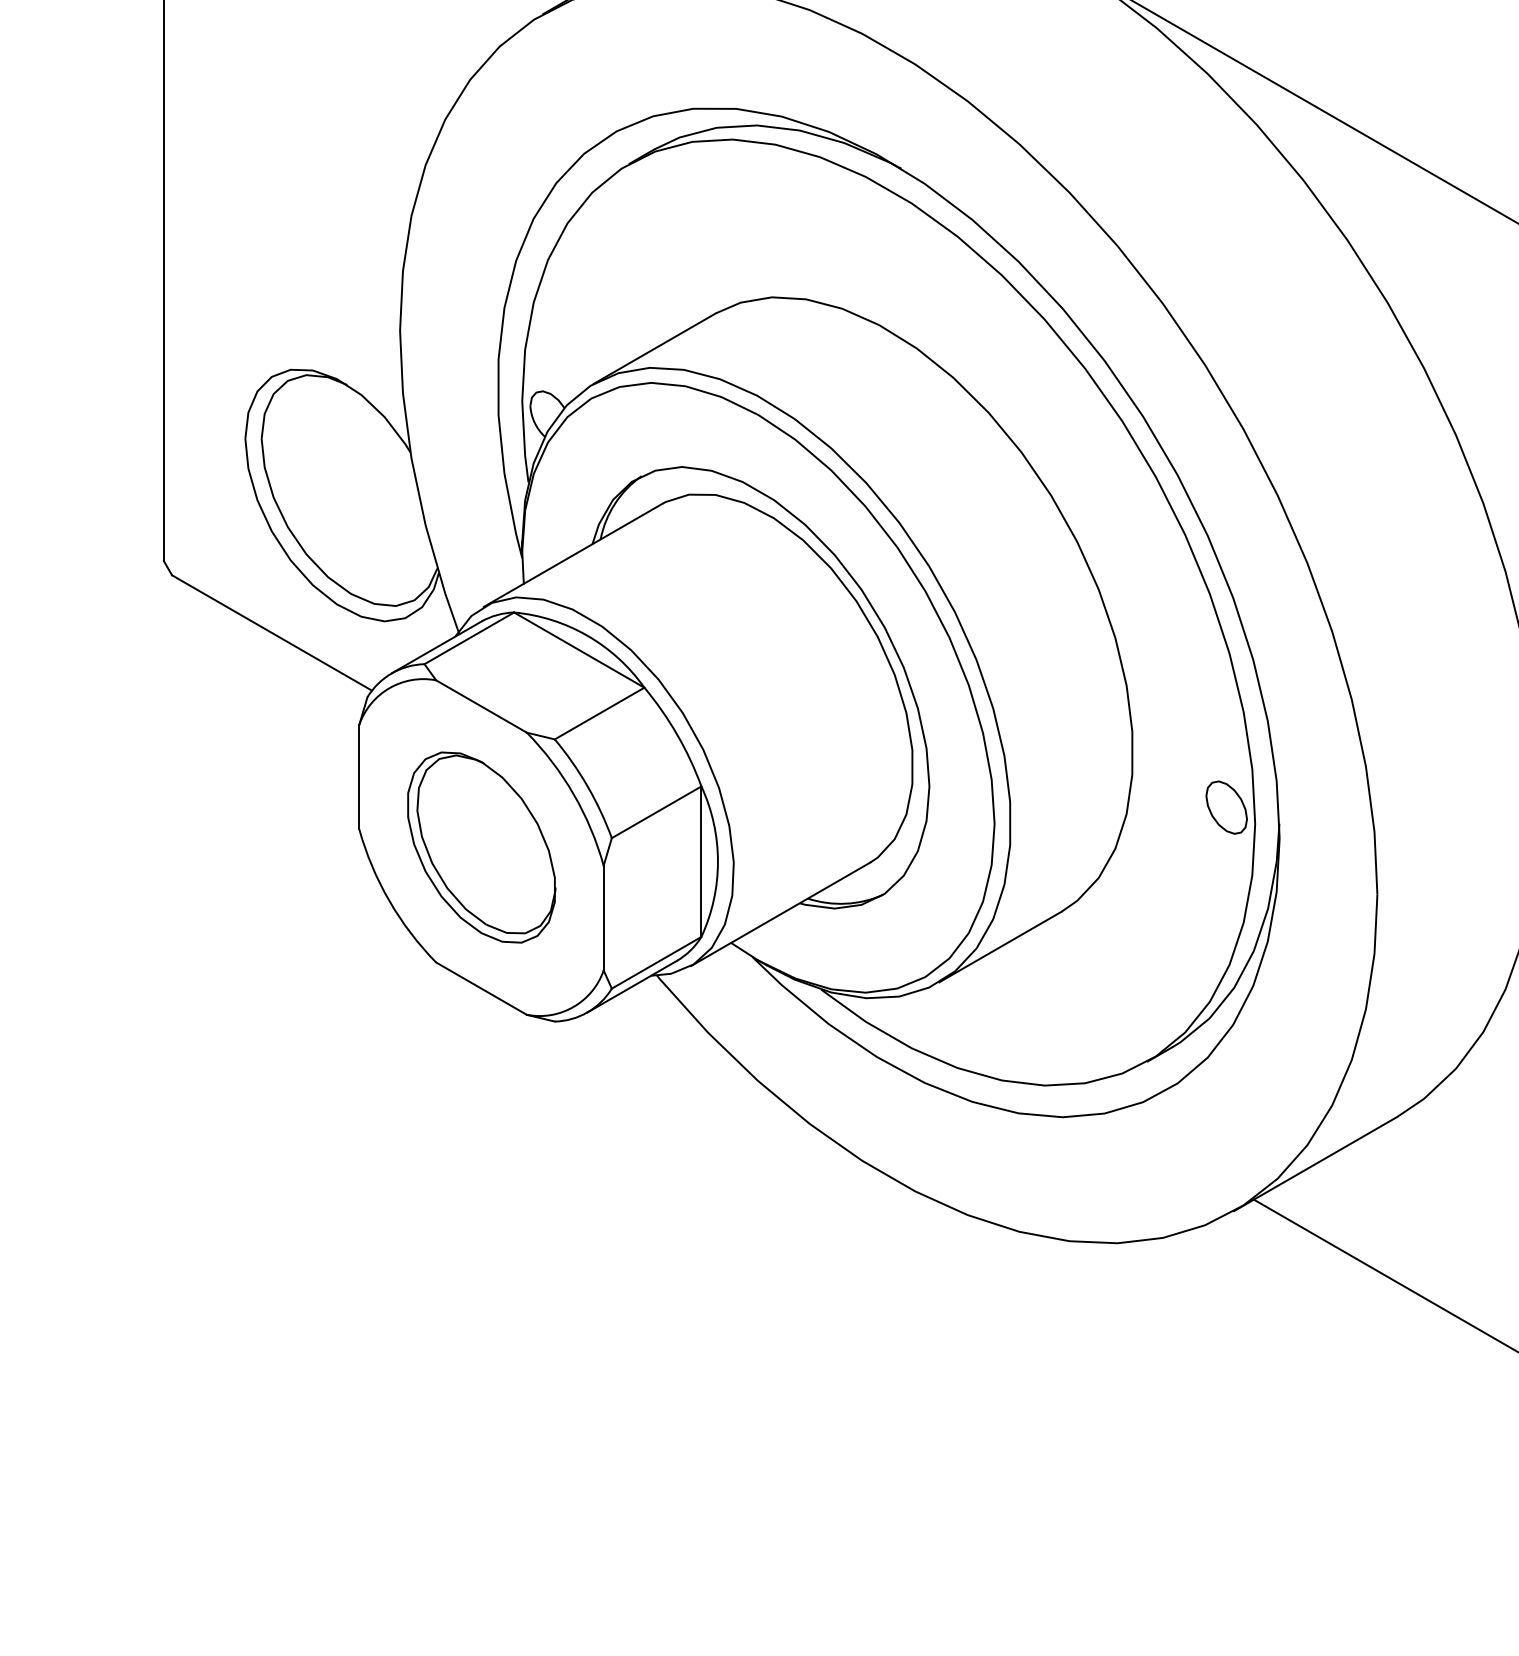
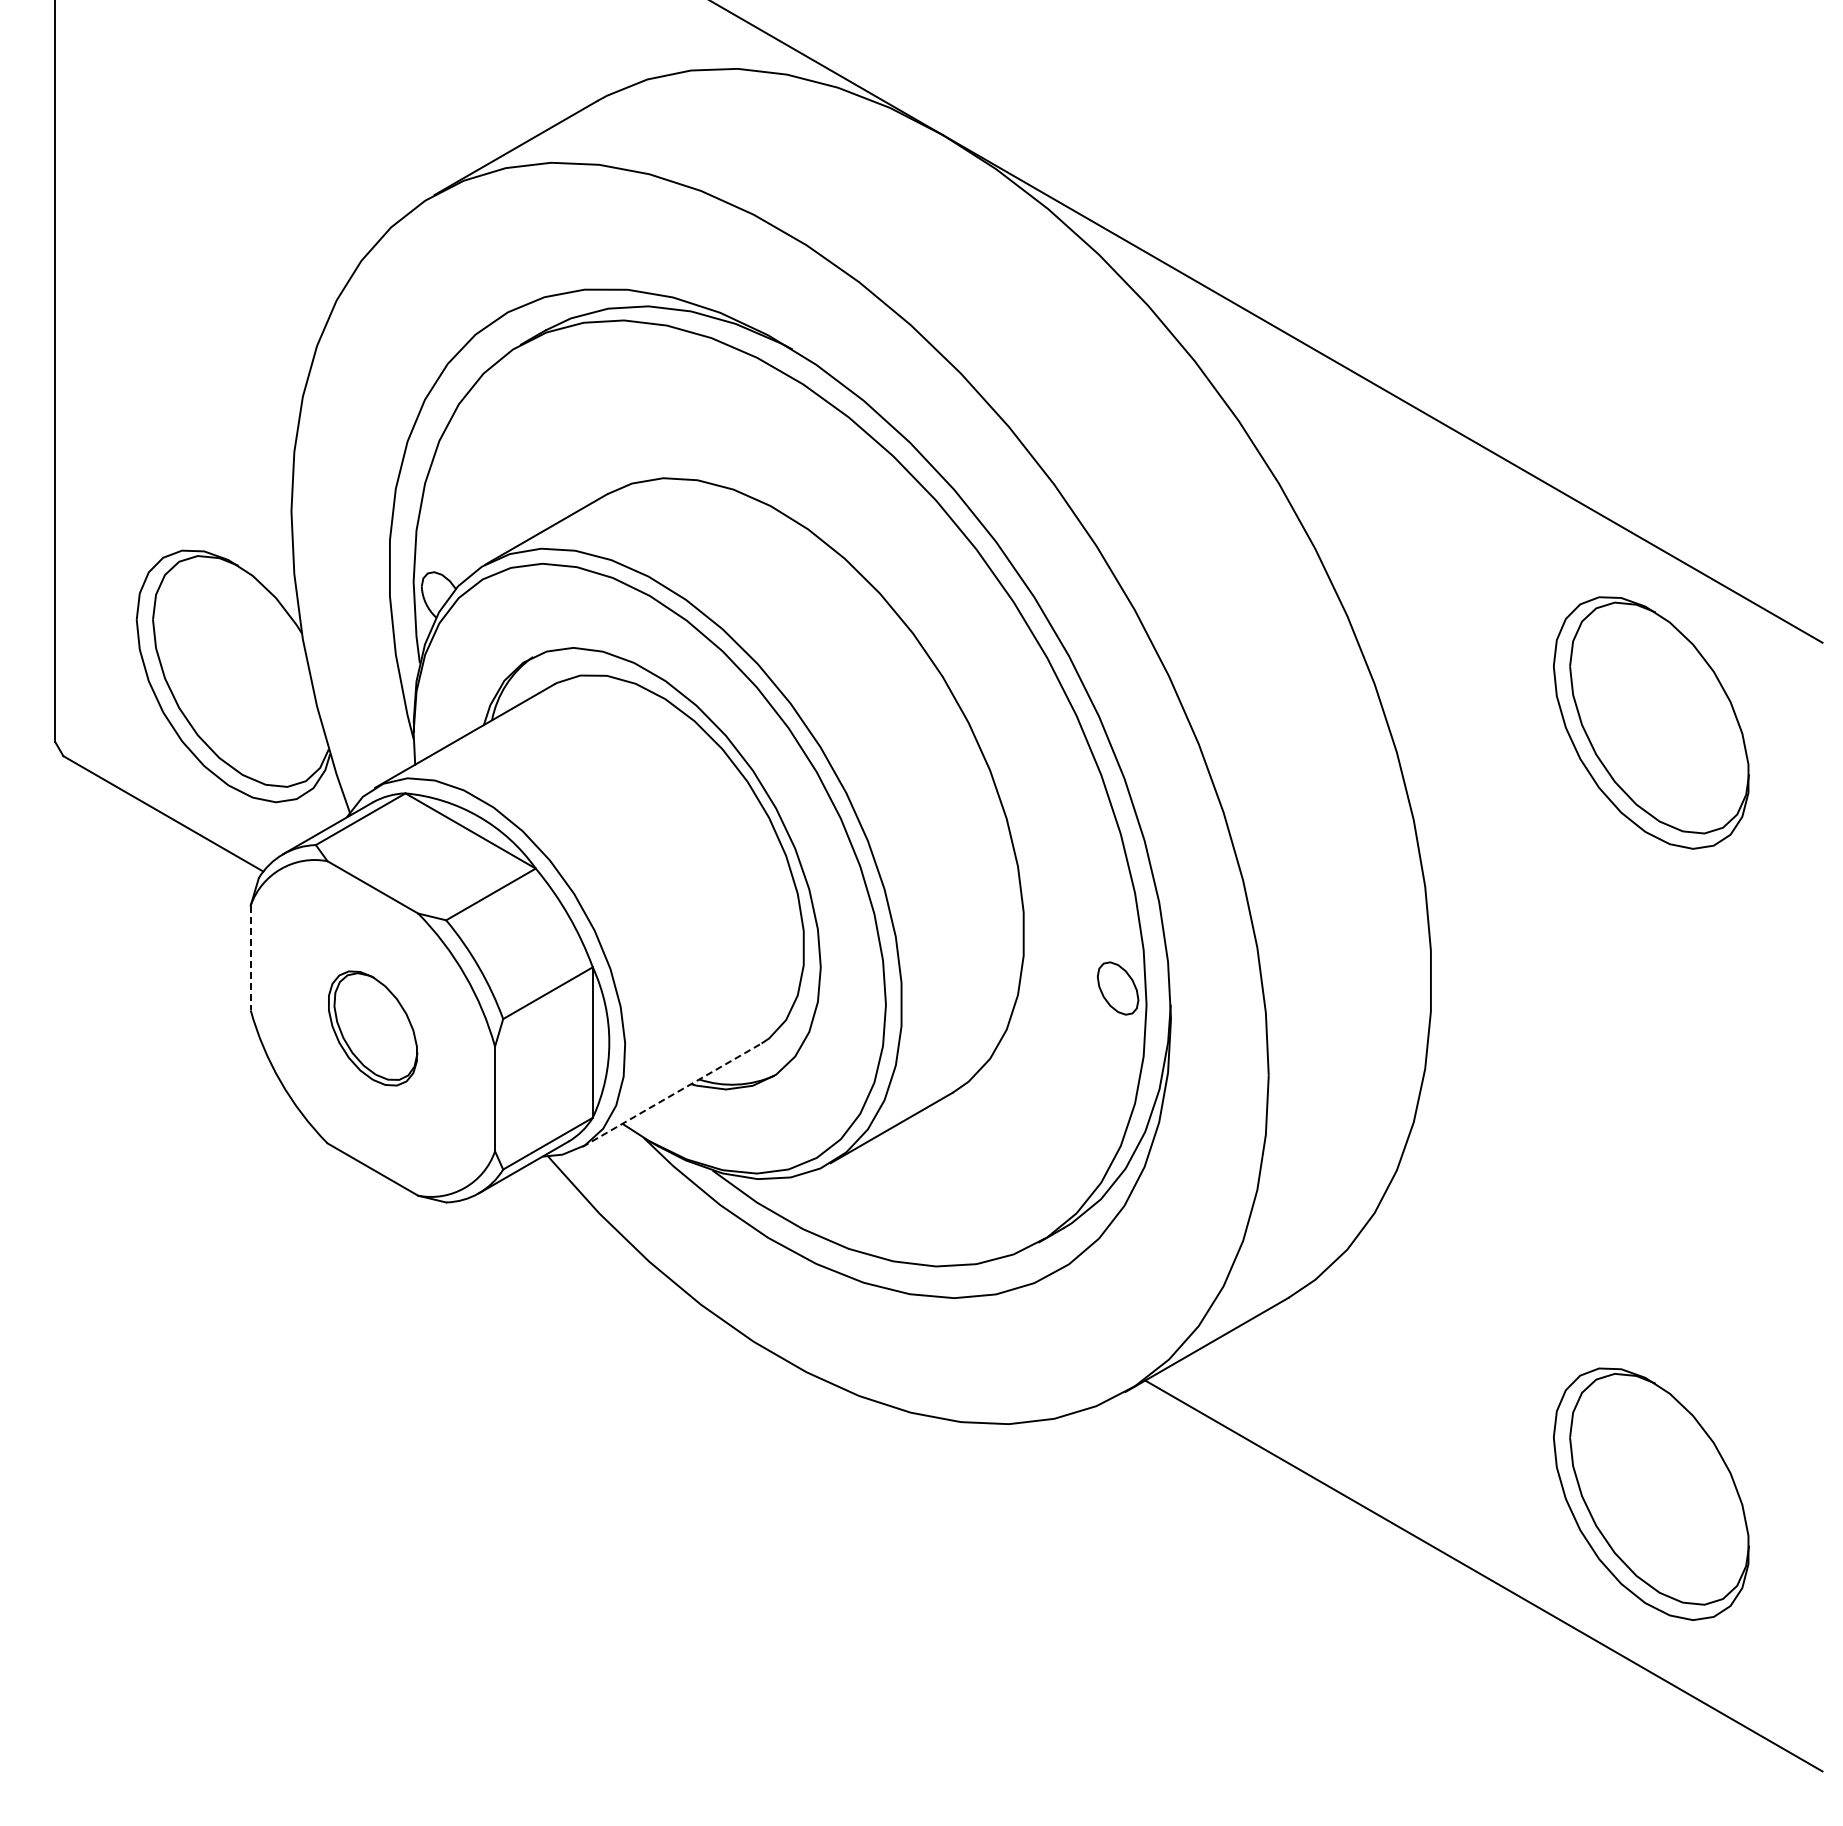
line: (359, 777) -> (250, 958), solid -> dashed
part: (481, 847) -> (372, 1028), size x0.6
line: (781, 913) -> (672, 1094), solid -> dashed

